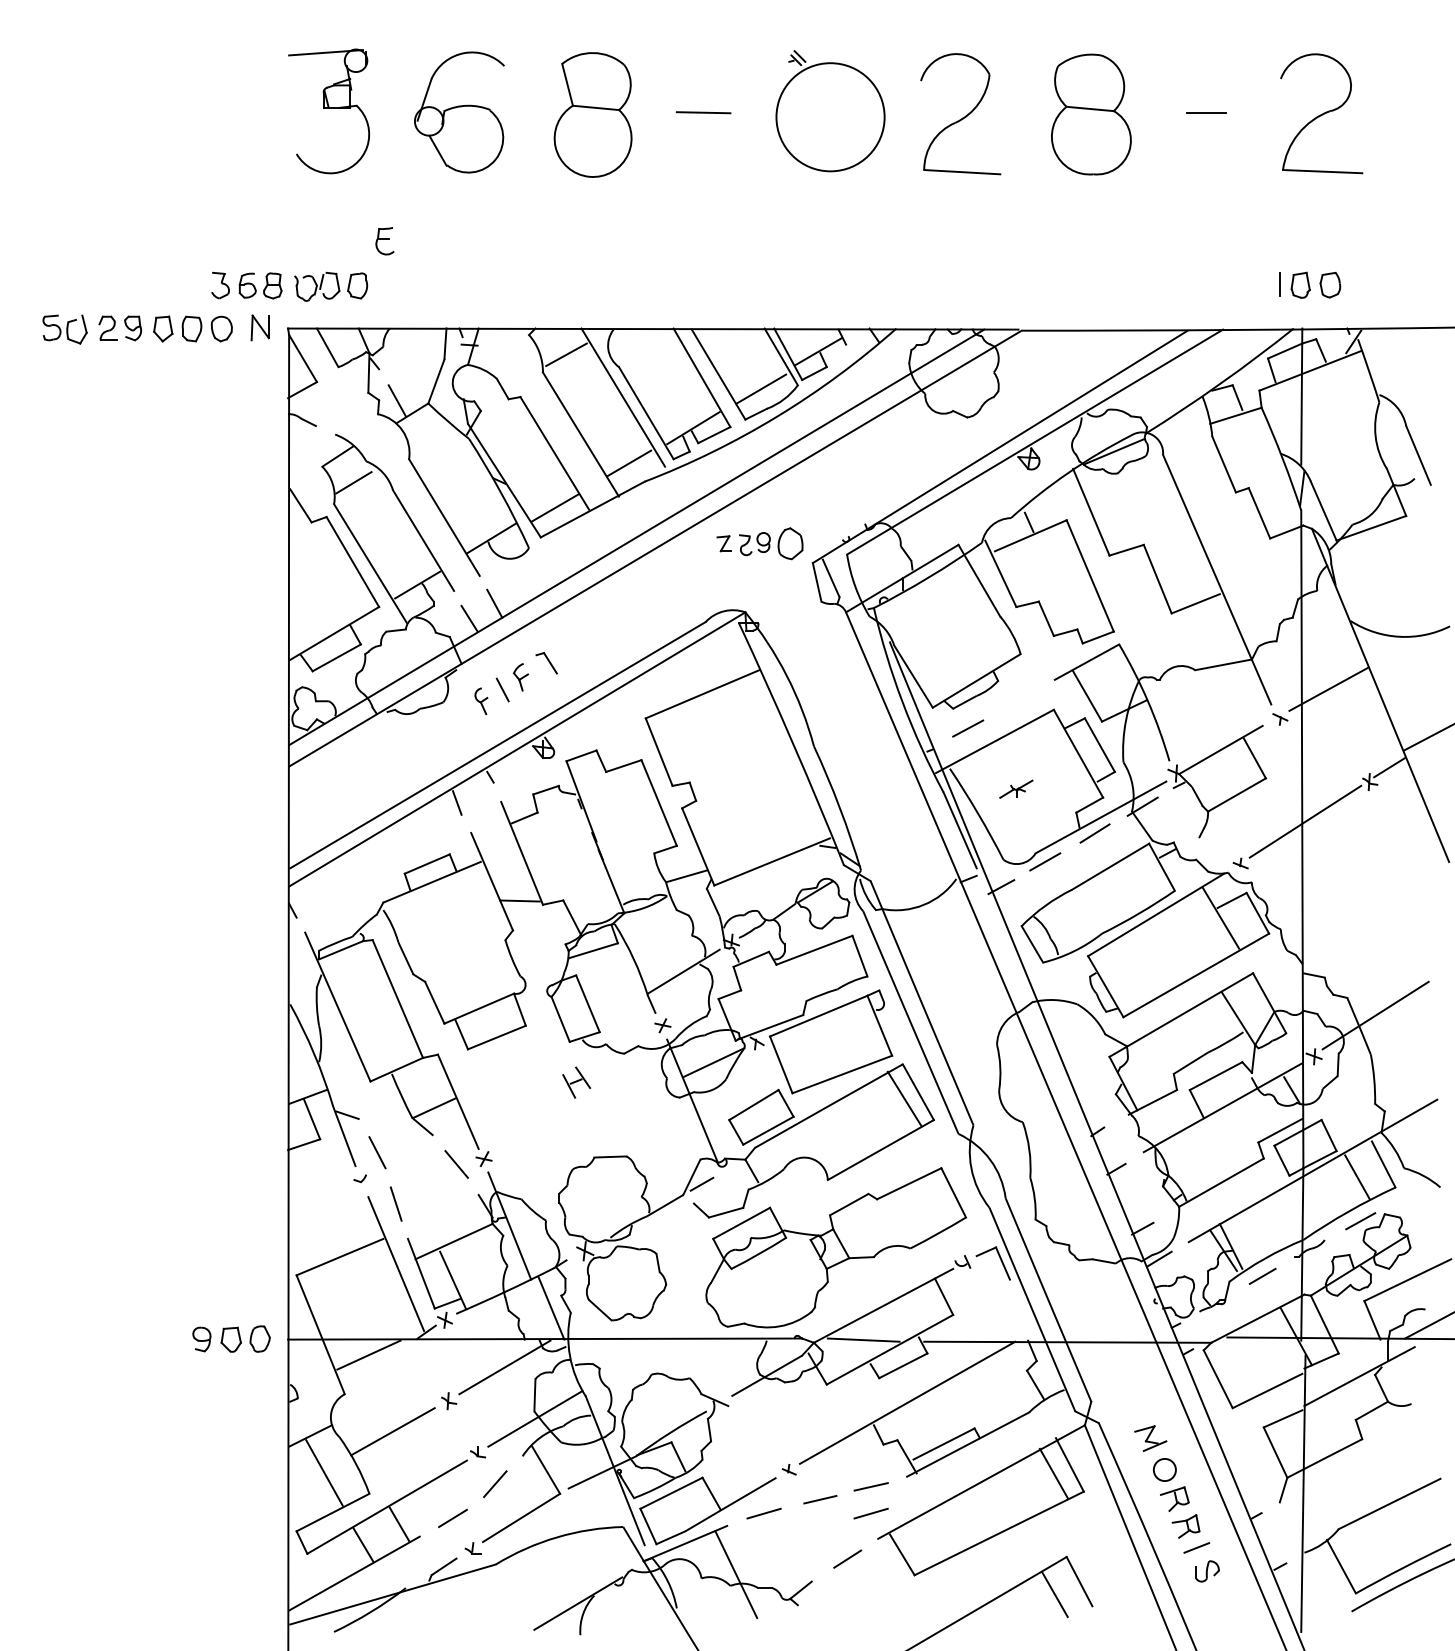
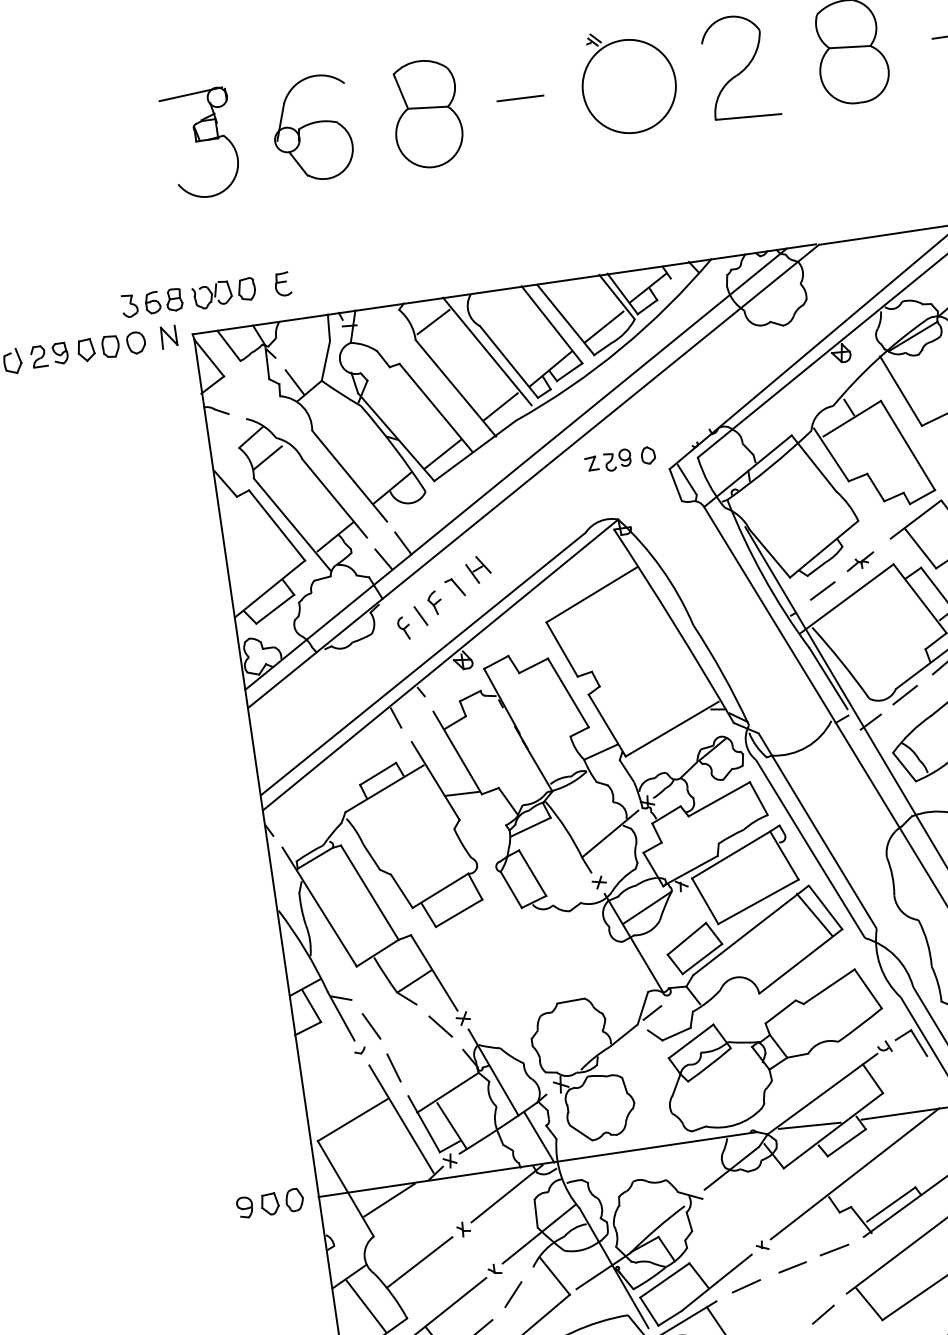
part: (384, 241) -> (282, 284), moved
part: (790, 543) -> (648, 455), size x0.62
part: (1016, 788) -> (860, 561), moved
part: (576, 1082) -> (478, 569), moved
line: (870, 1513) -> (837, 1272), removed

